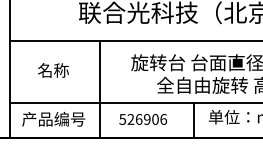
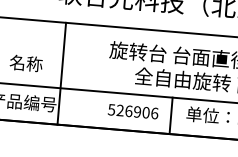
text: (53, 70) -> (26, 63), moved
line: (99, 88) -> (61, 72), moved
text: (143, 119) -> (133, 111), moved

